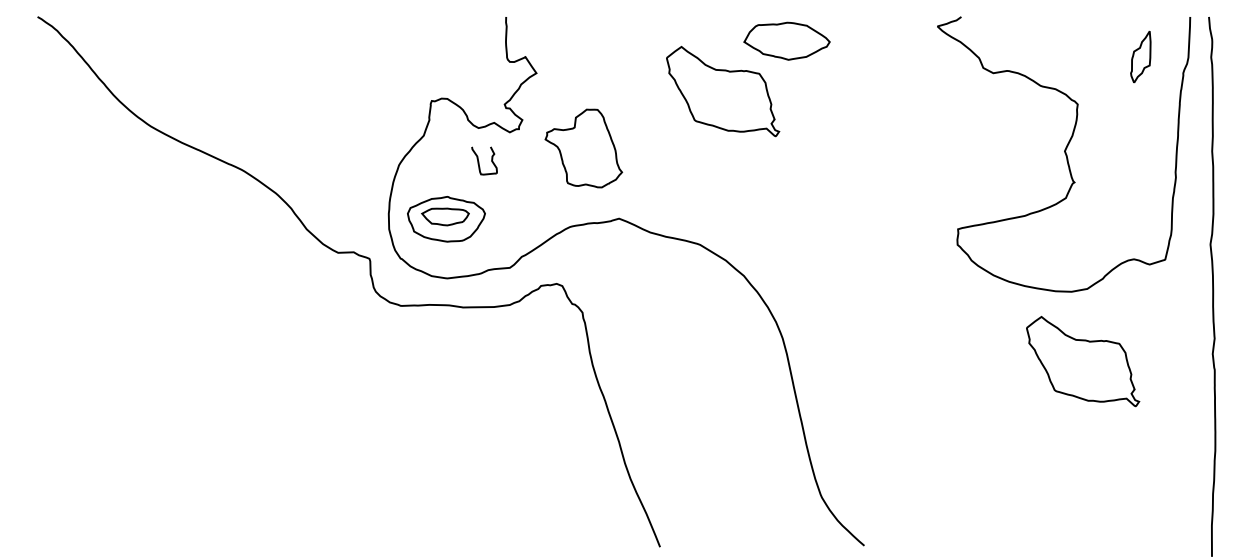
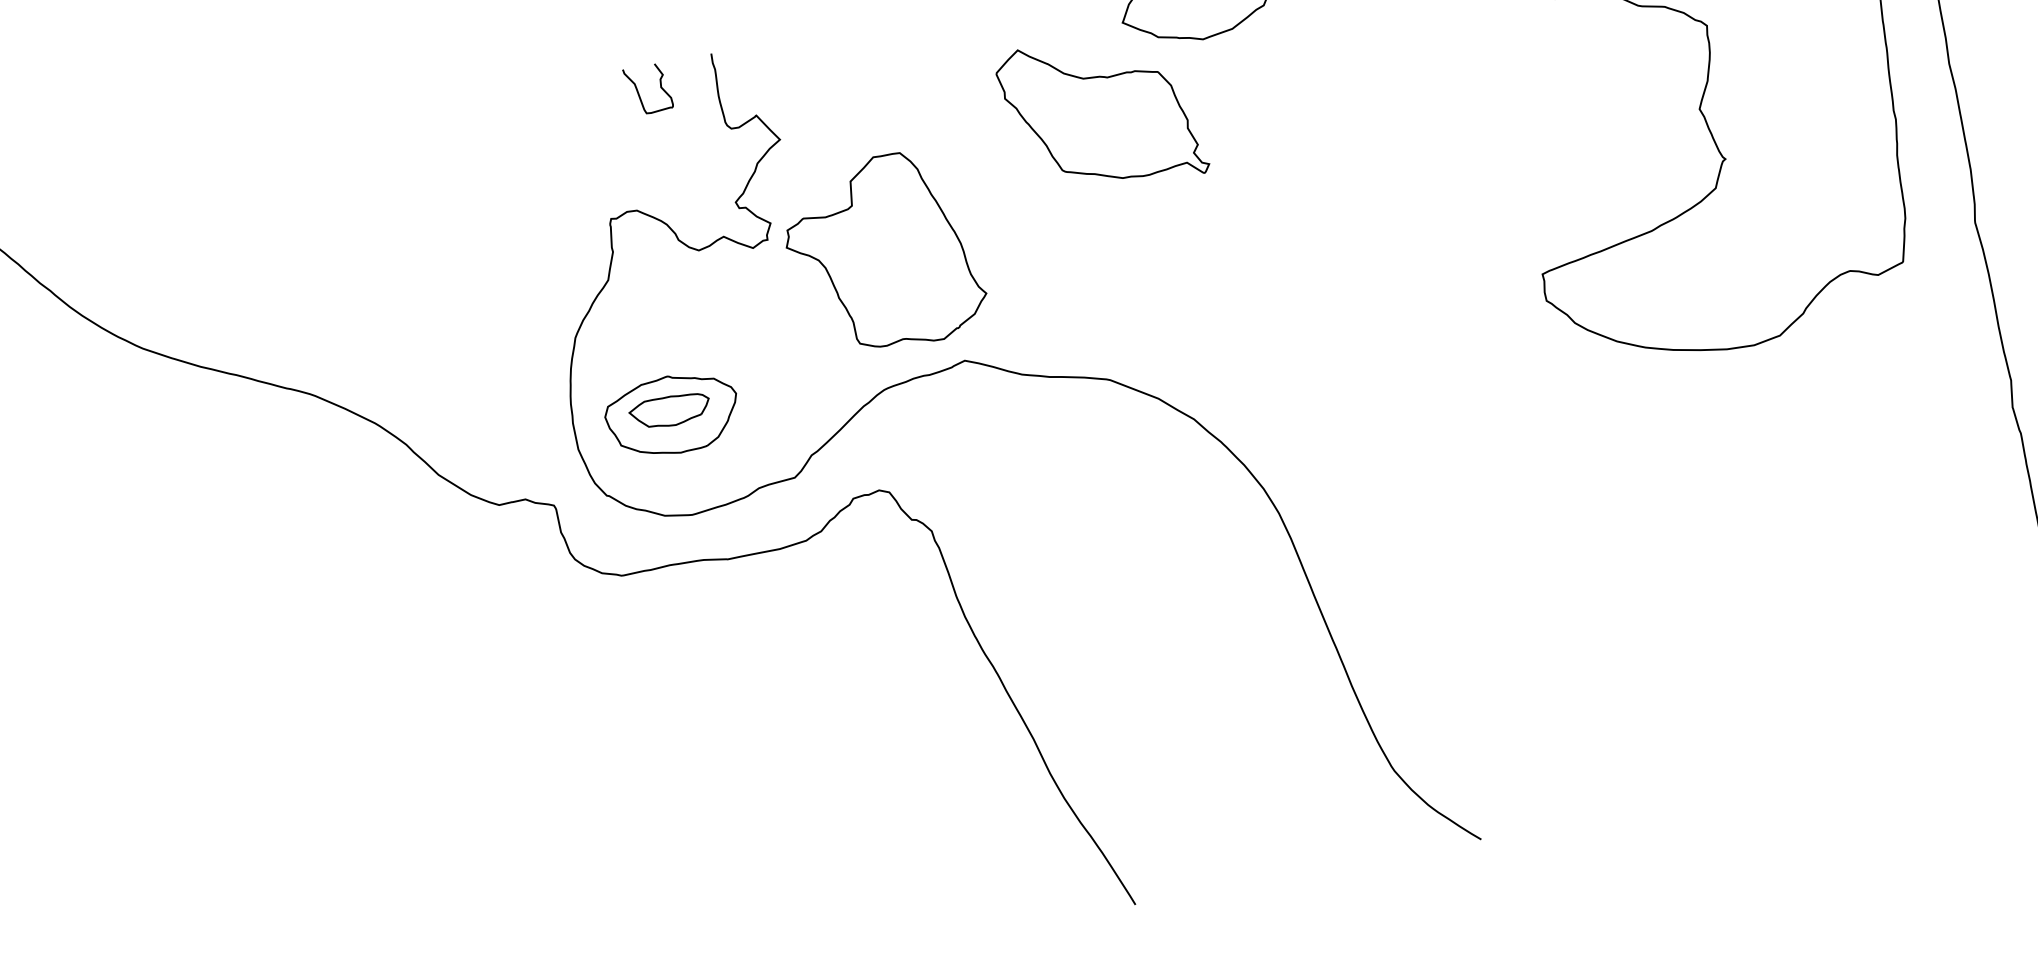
part: (583, 148) -> (882, 252), size x1.43
part: (484, 160) -> (648, 88), moved
part: (1083, 361) -> (1795, 459), removed

